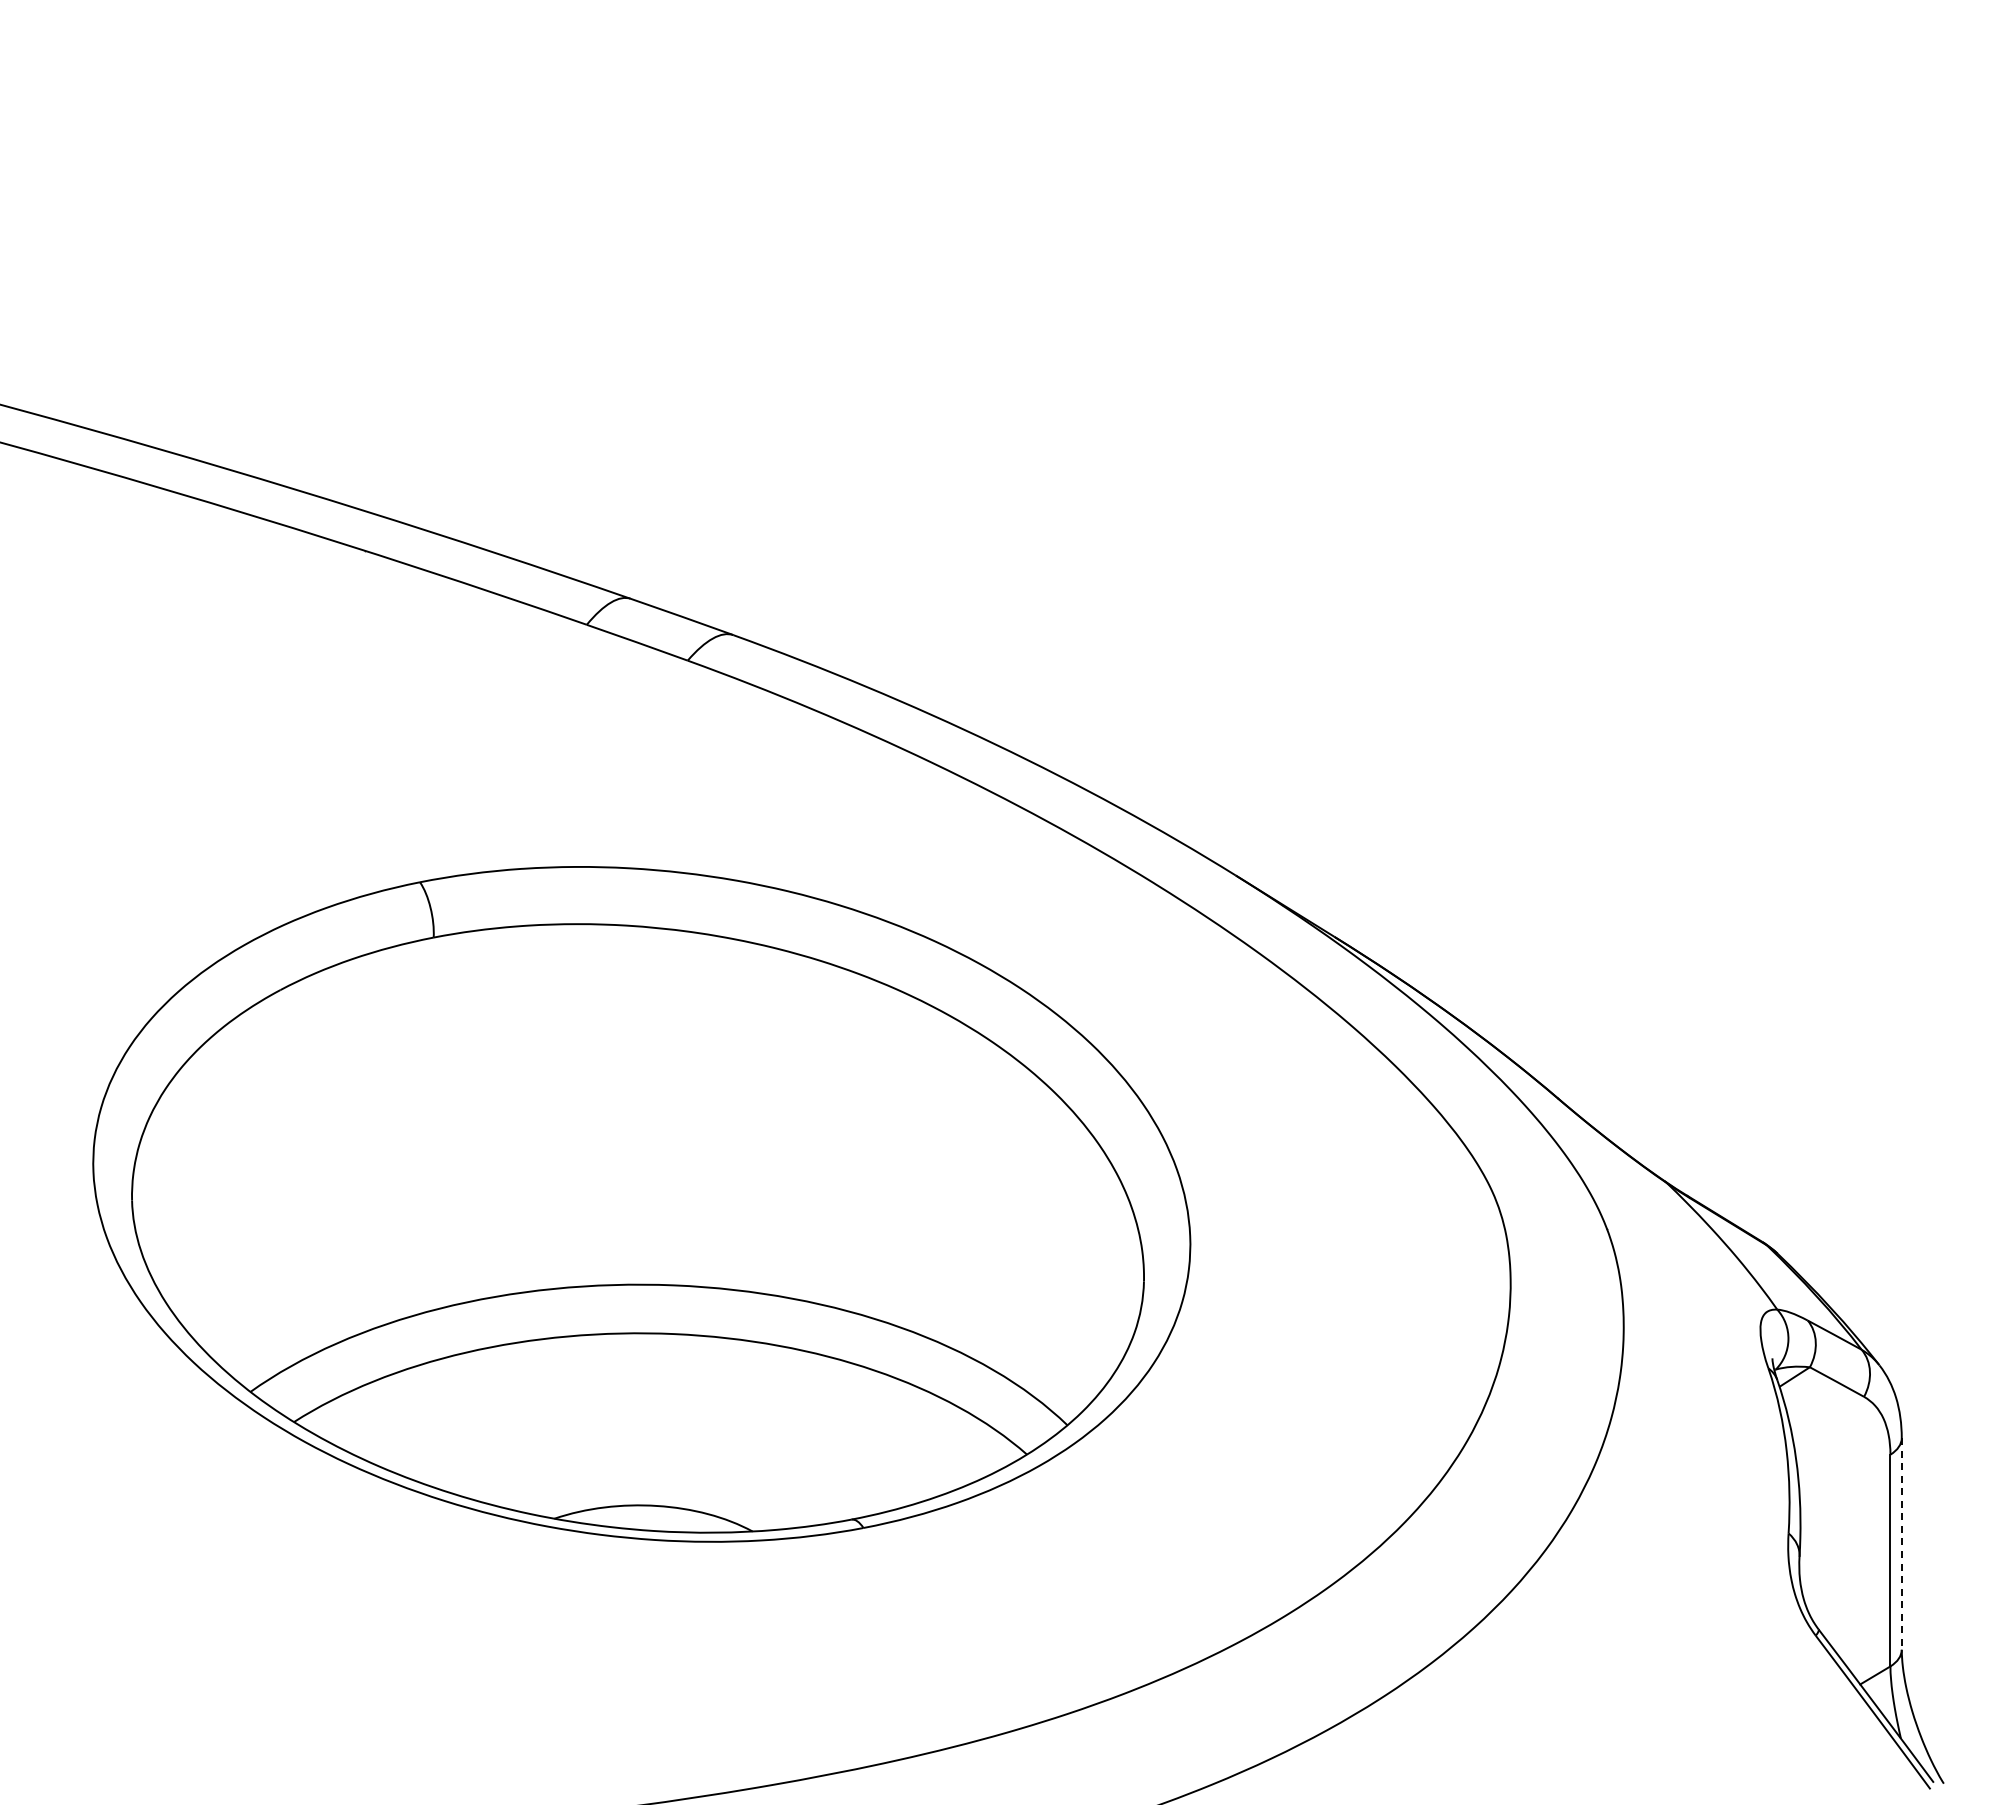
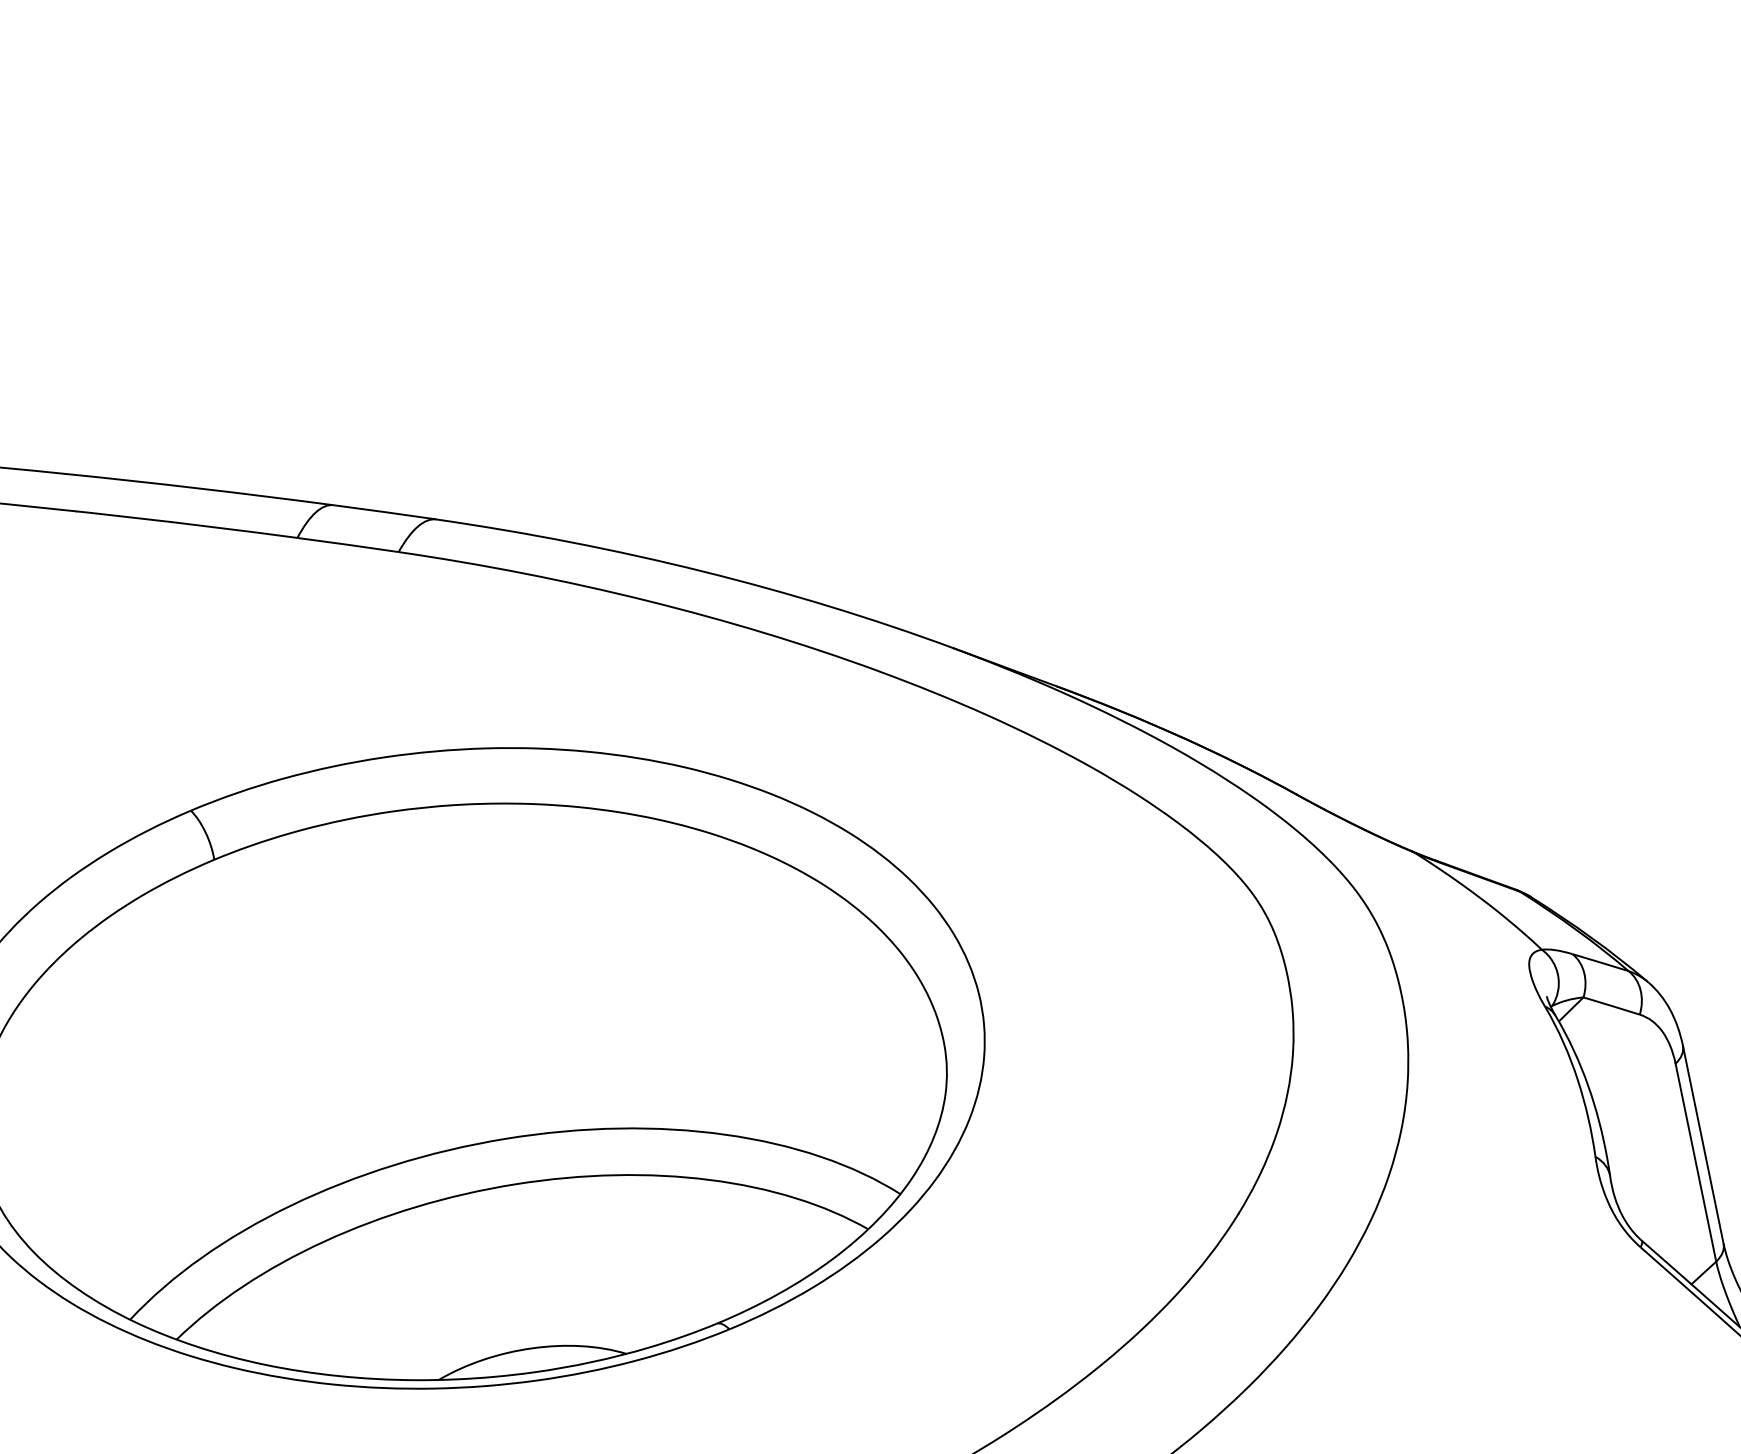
line: (1901, 1543) -> (1702, 1144), dashed -> solid

